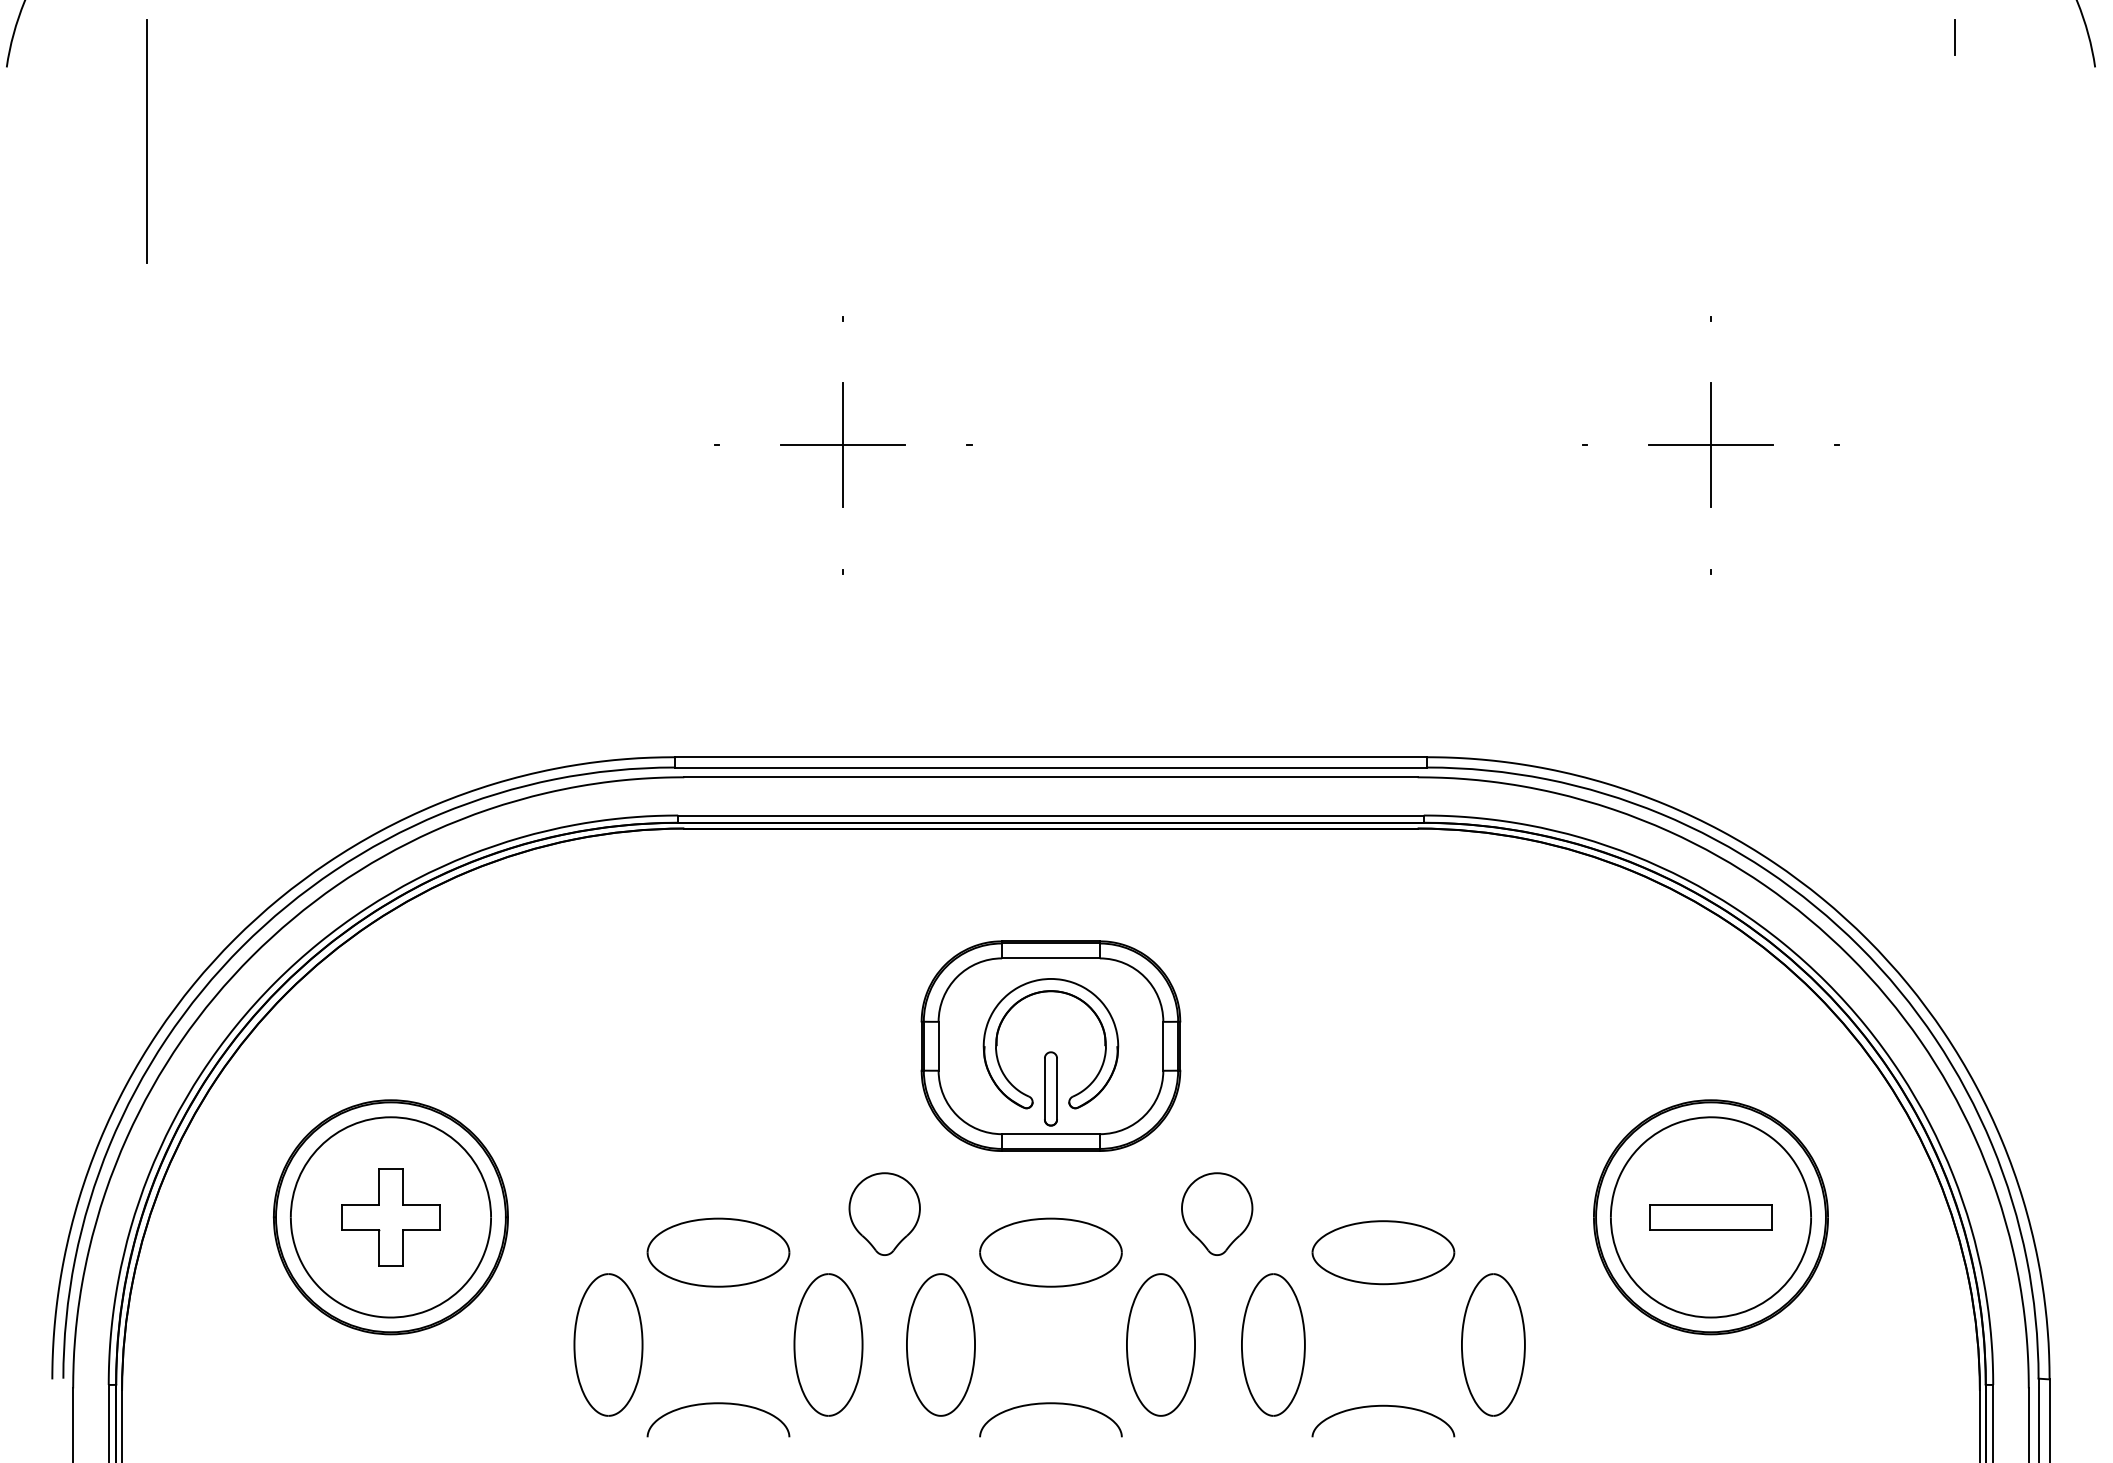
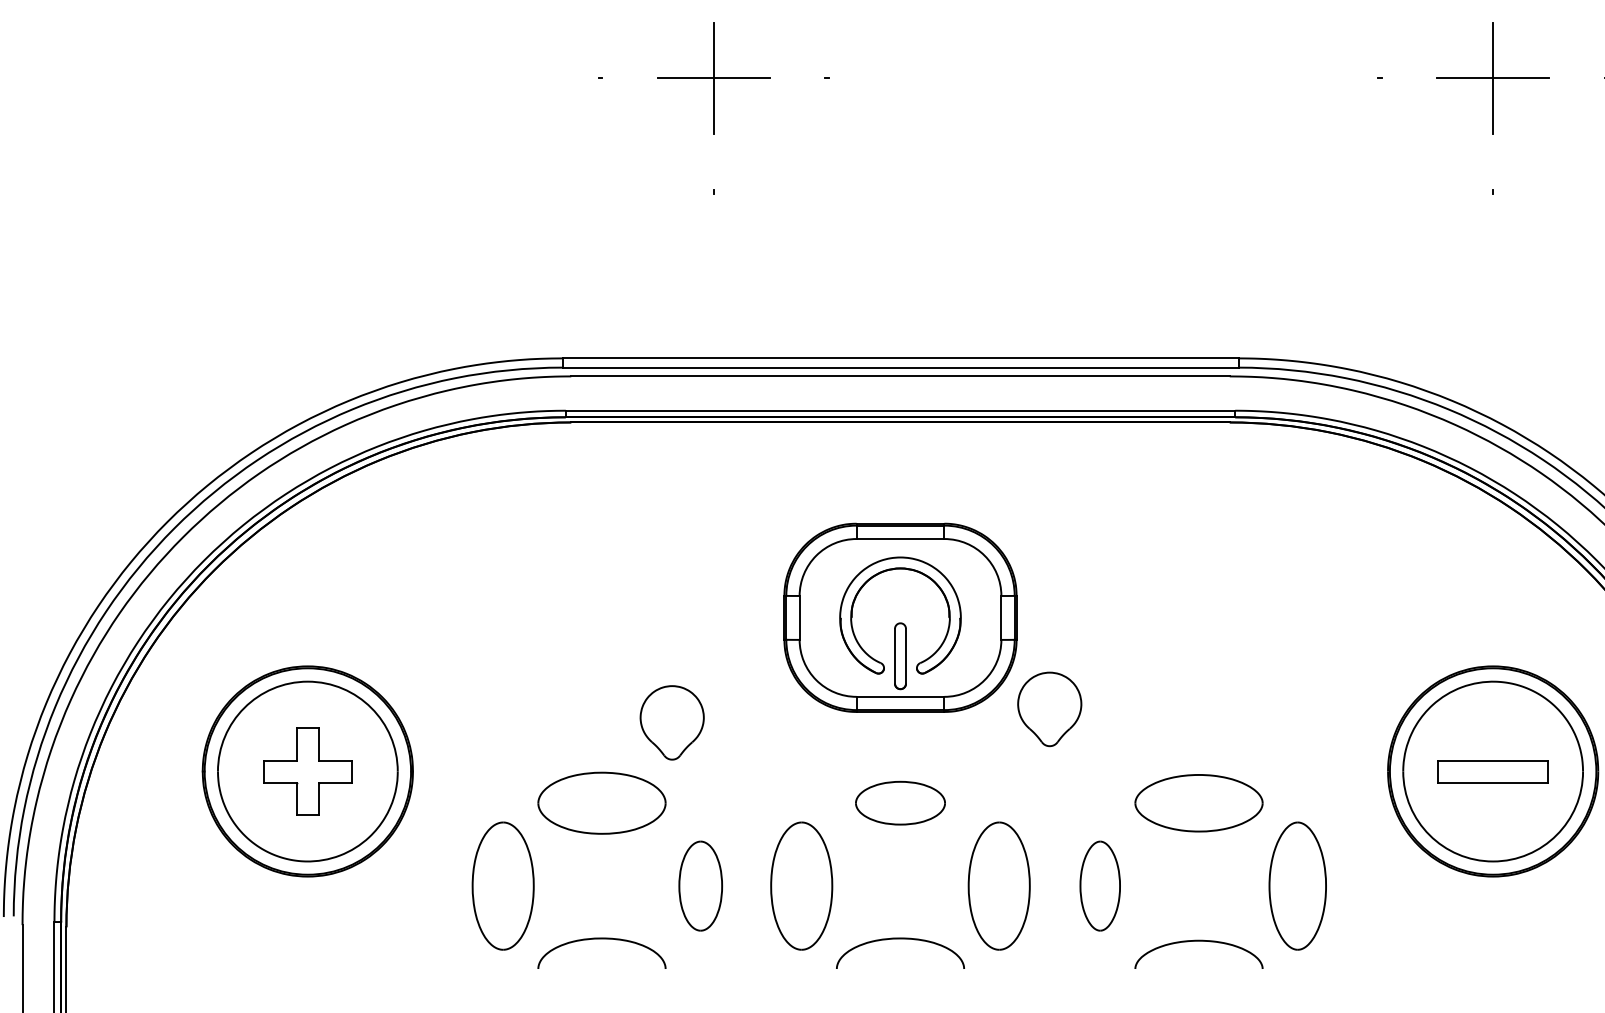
part: (884, 1213) -> (672, 722), moved
part: (1217, 1213) -> (1050, 708), moved
part: (1050, 1252) -> (900, 803), size x0.7
part: (828, 1344) -> (700, 885), size x0.7
part: (1273, 1344) -> (1100, 885), size x0.7

